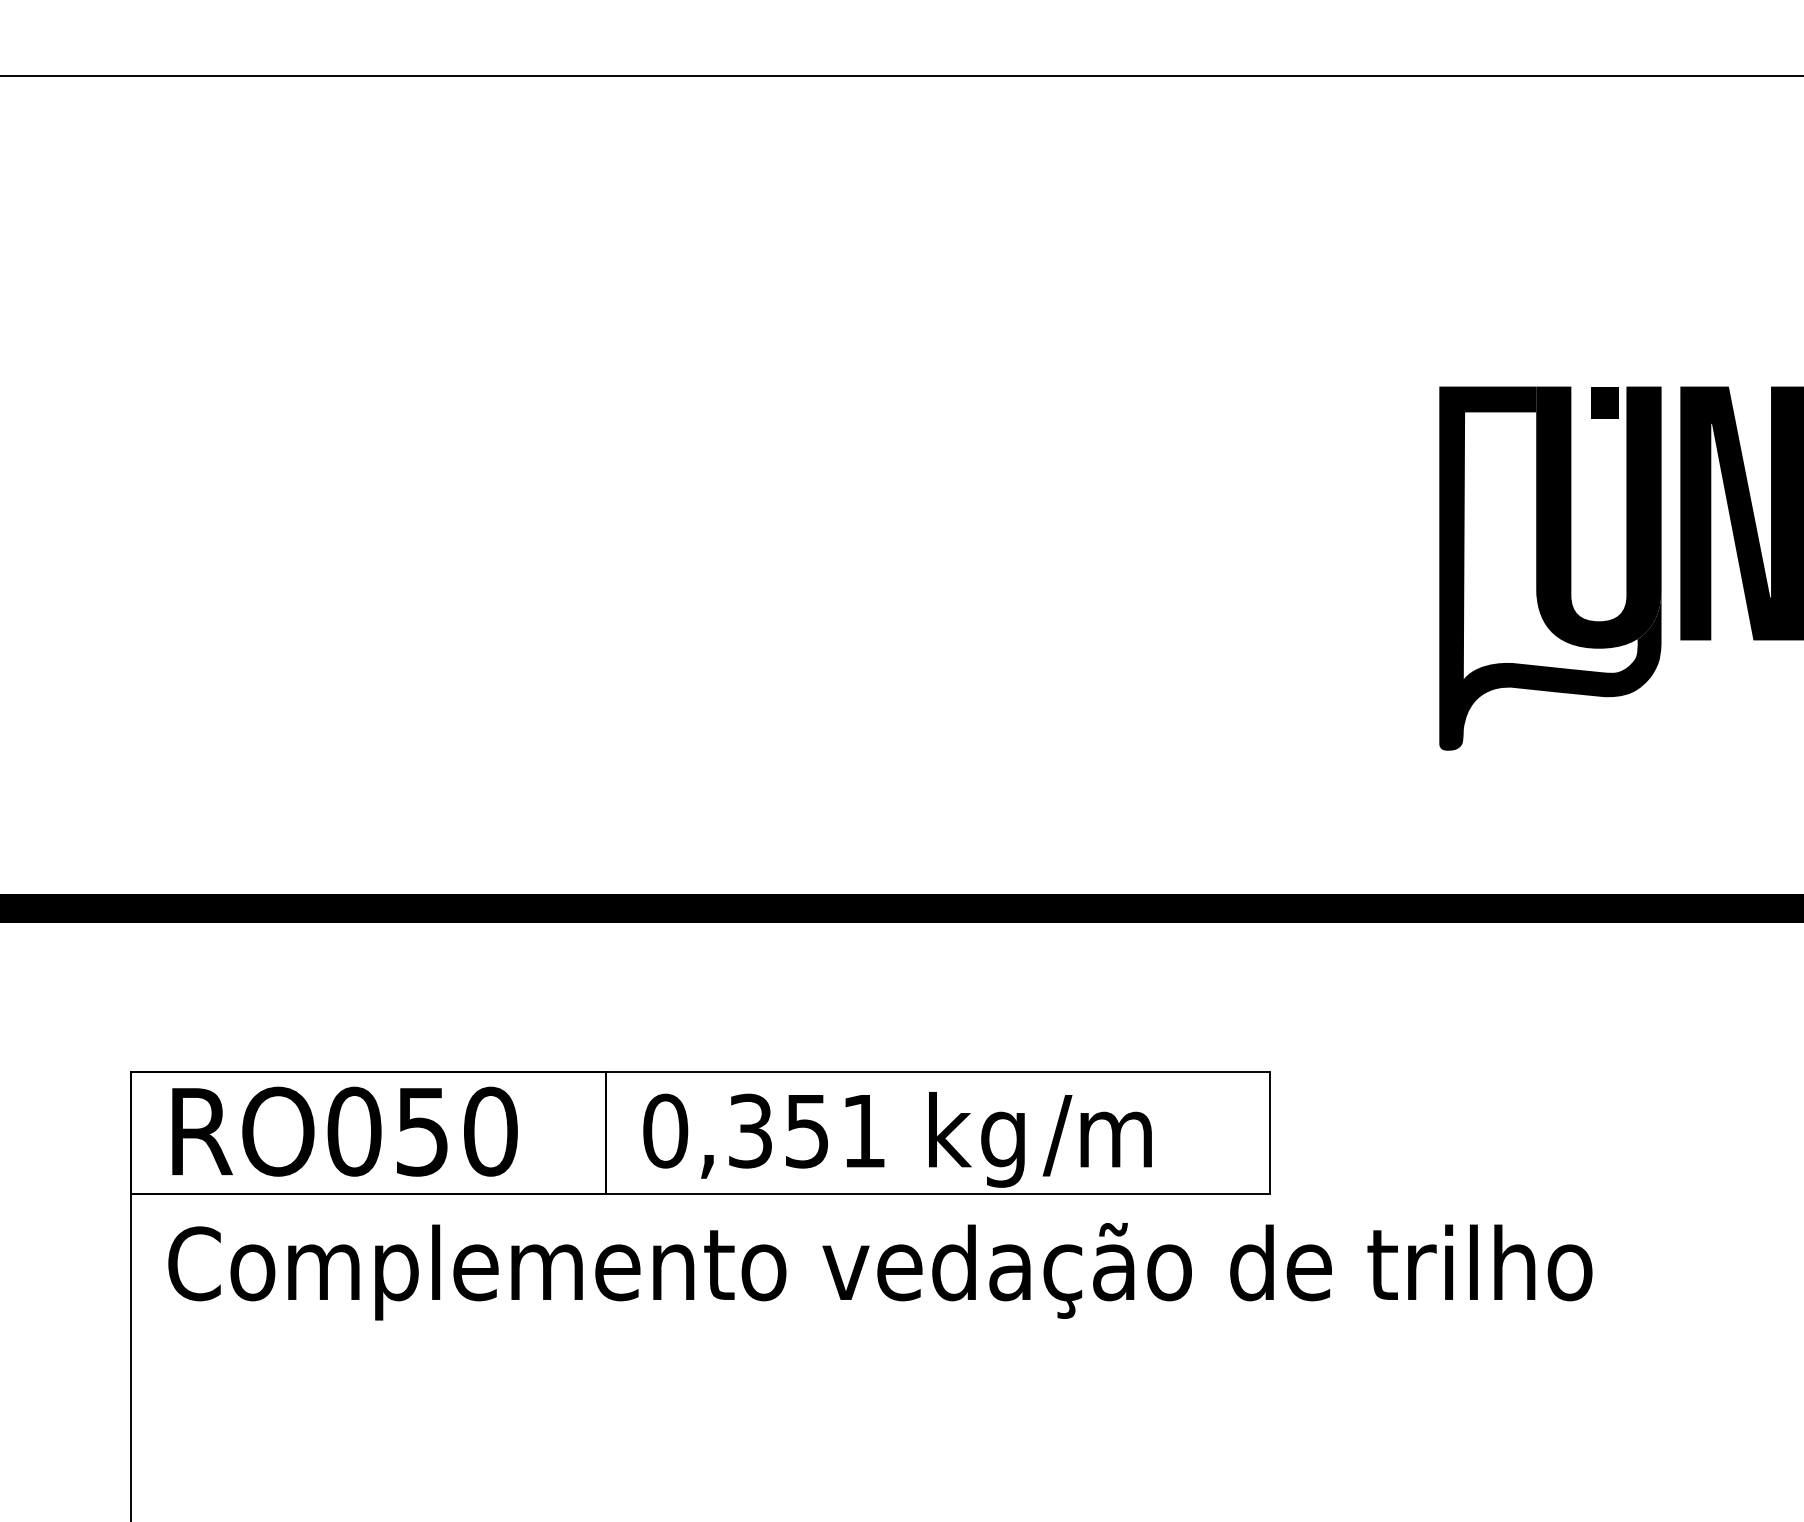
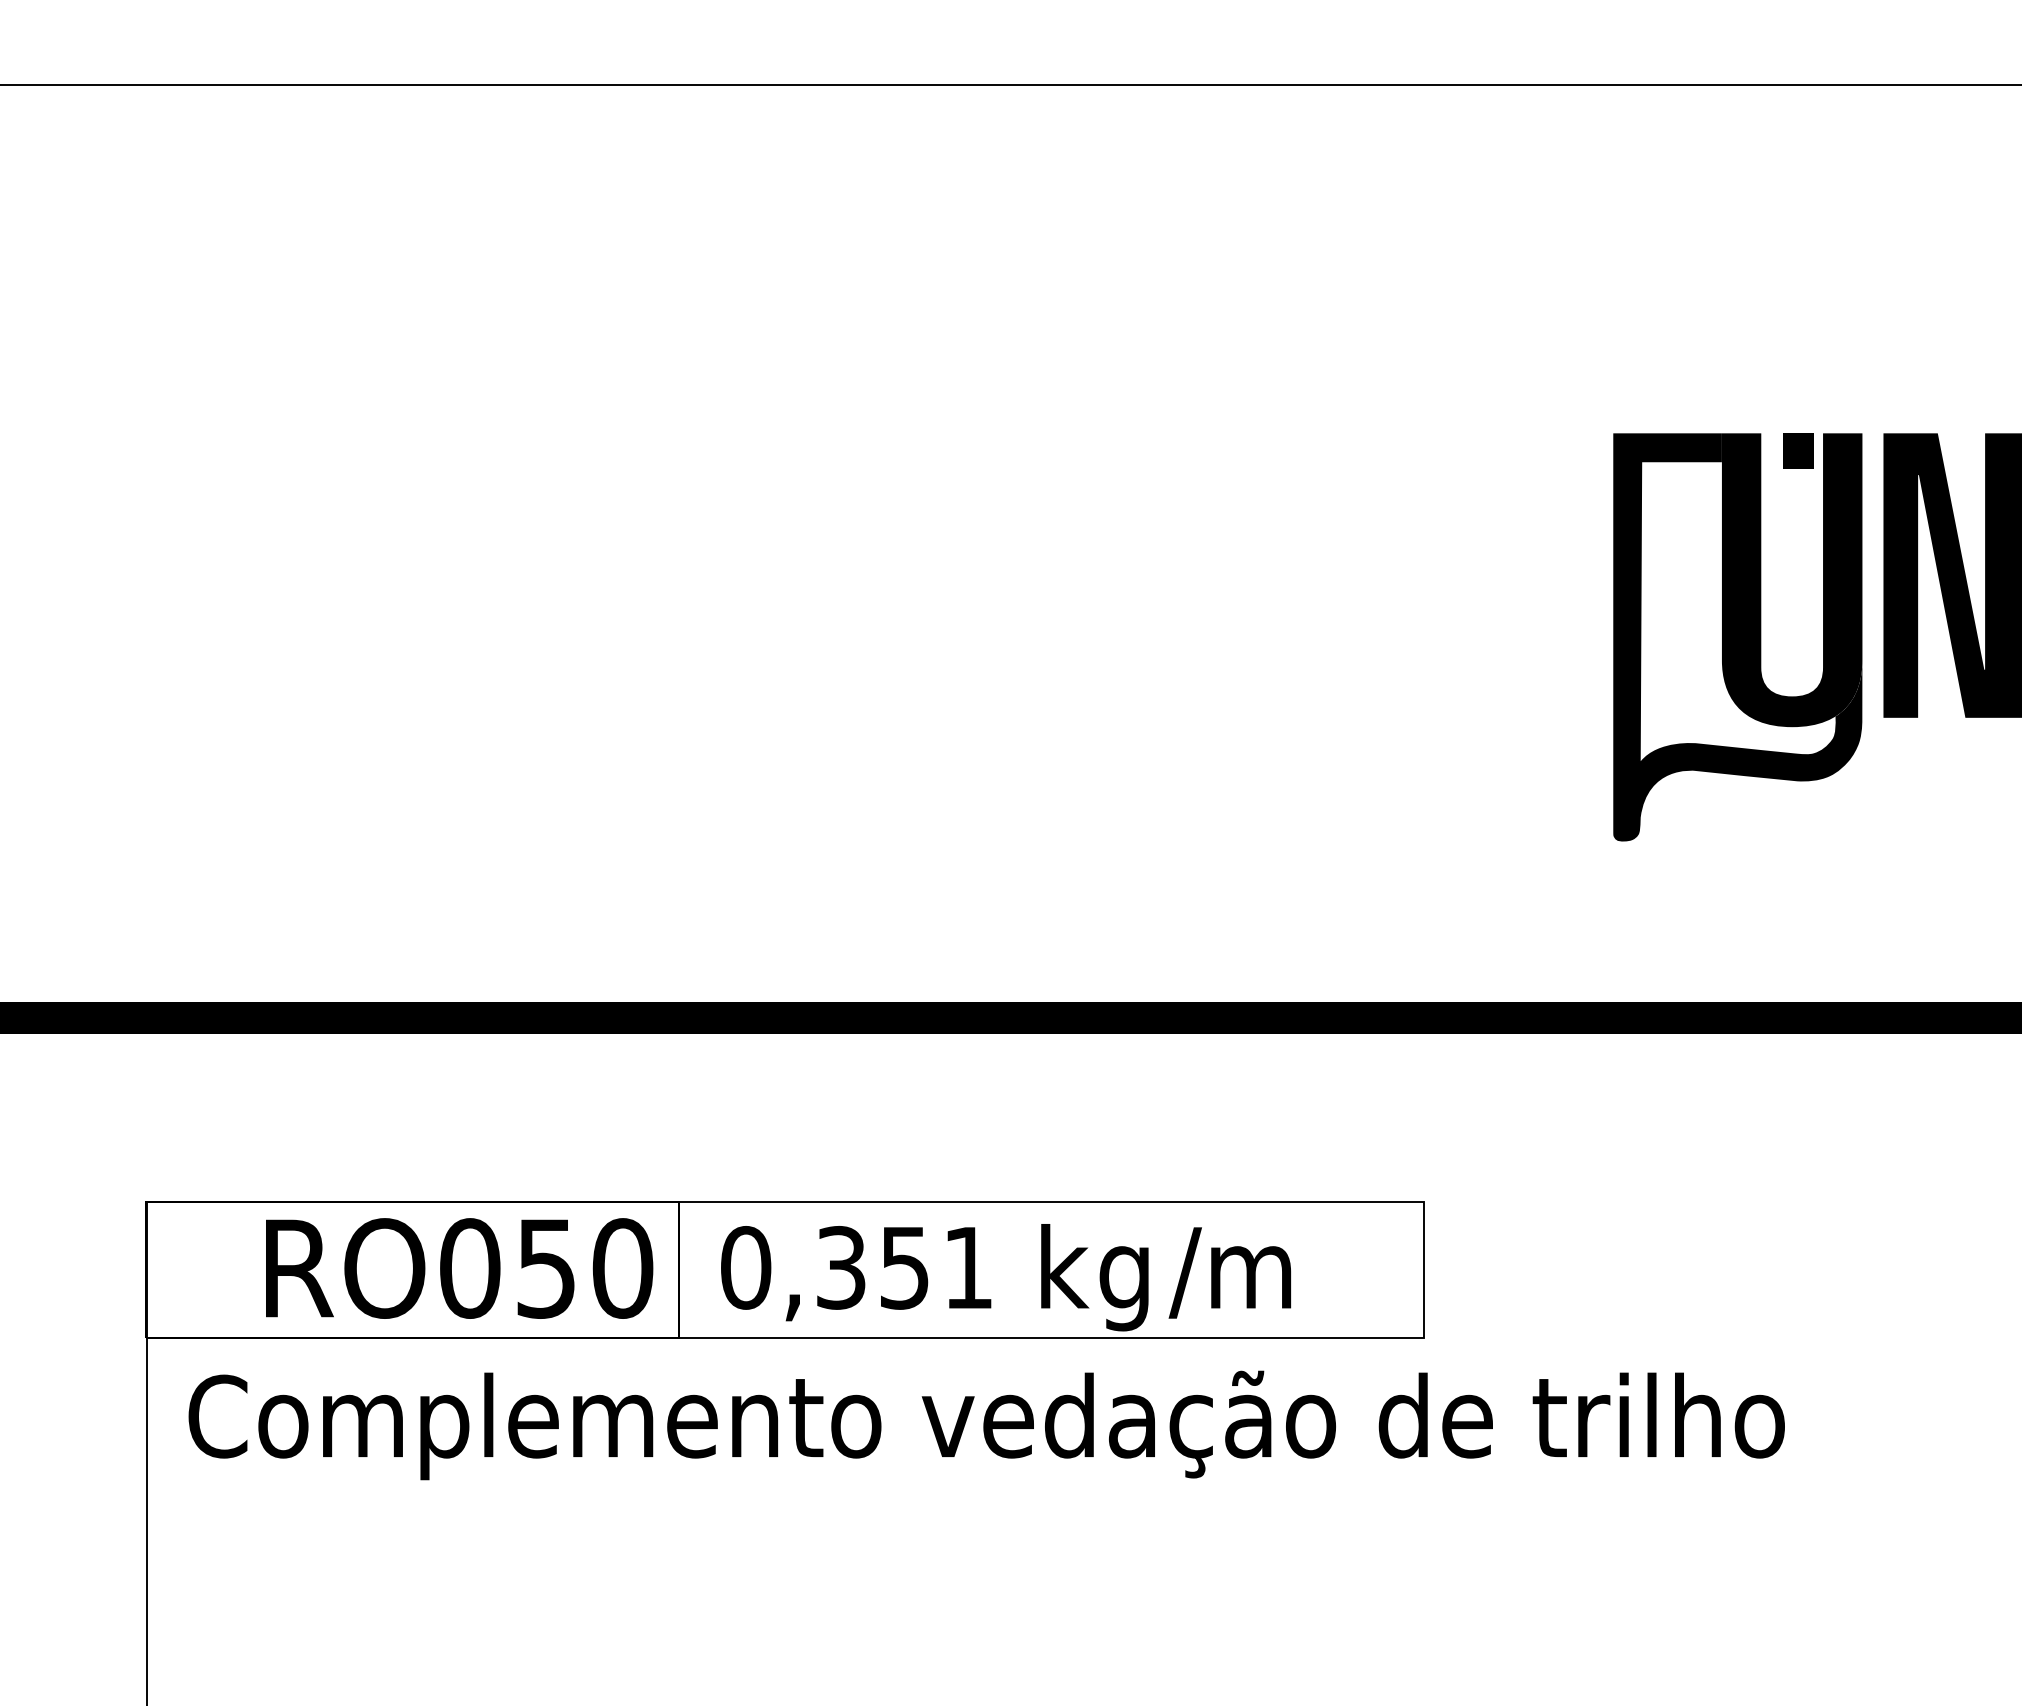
text: (344, 1131) -> (458, 1268), moved

